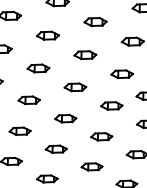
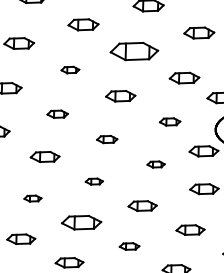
part: (95, 21) -> (134, 51), size x1.6
part: (48, 35) -> (70, 69), size x0.6
part: (38, 68) -> (57, 114), size x0.7
part: (121, 73) -> (169, 121), size x0.7
part: (74, 87) -> (106, 139), size x0.7
part: (111, 105) -> (155, 164), size x0.6
part: (65, 118) -> (94, 181), size x0.6
part: (19, 131) -> (32, 198), size x0.6
part: (56, 149) -> (81, 222), size x1.4
part: (91, 166) -> (129, 246), size x0.7

